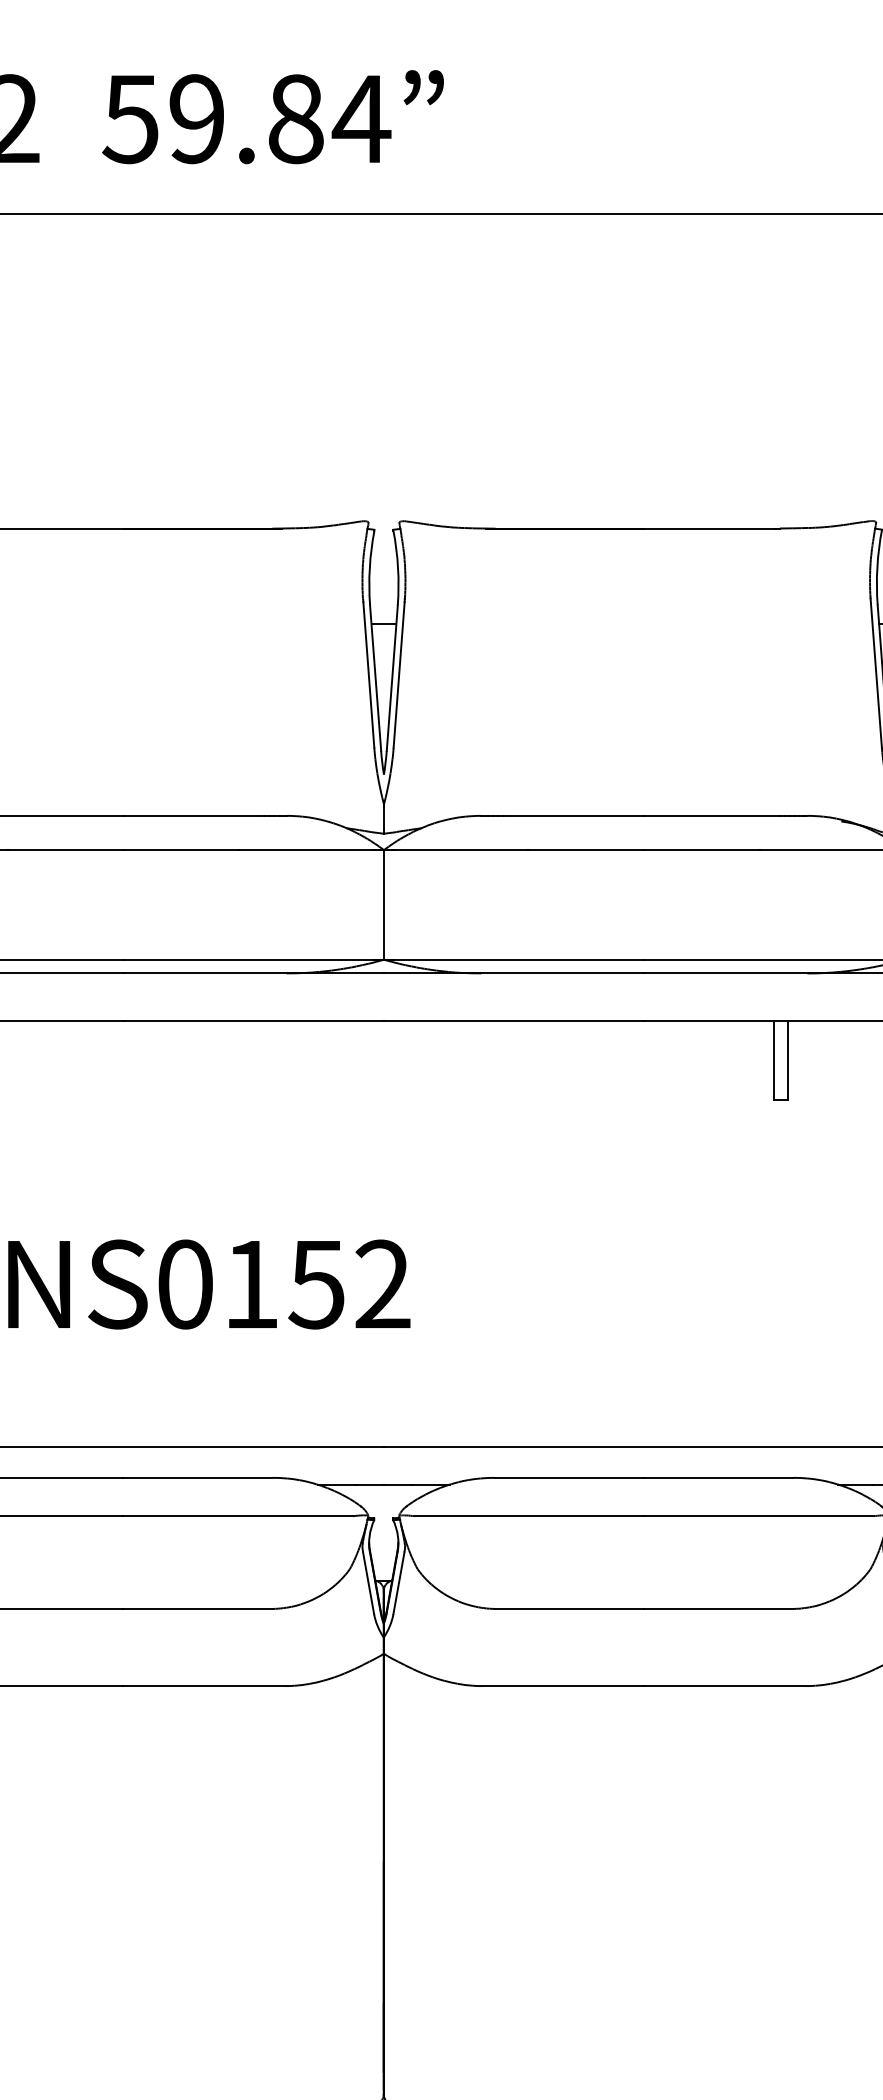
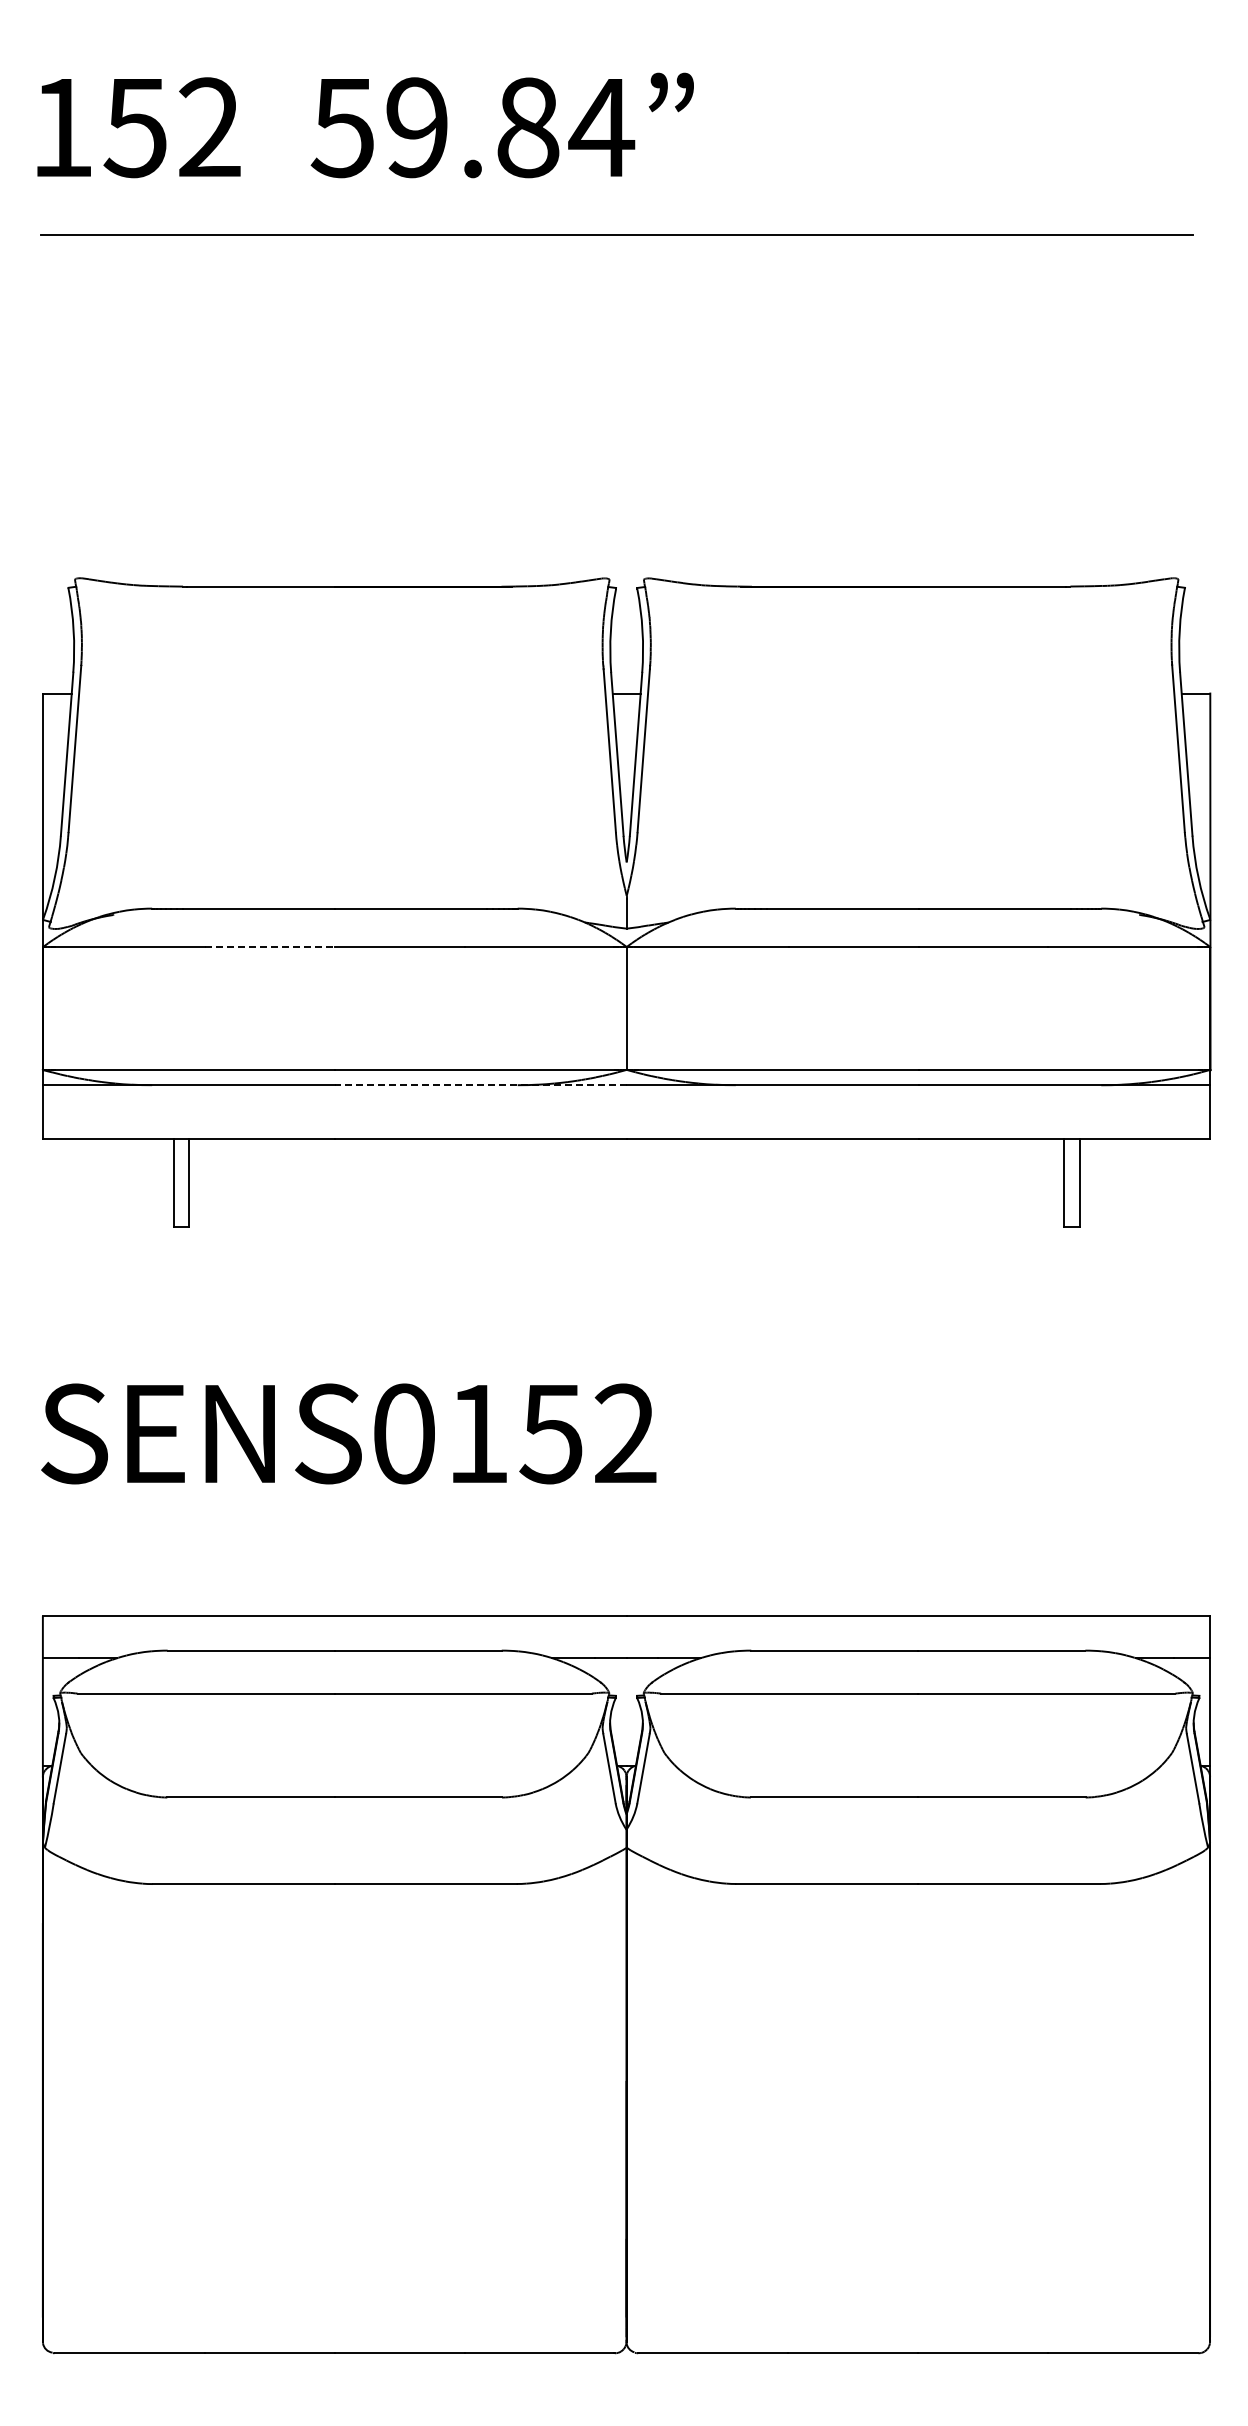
line: (65, 850) -> (269, 947), solid -> dashed
line: (253, 973) -> (480, 1085), solid -> dashed

